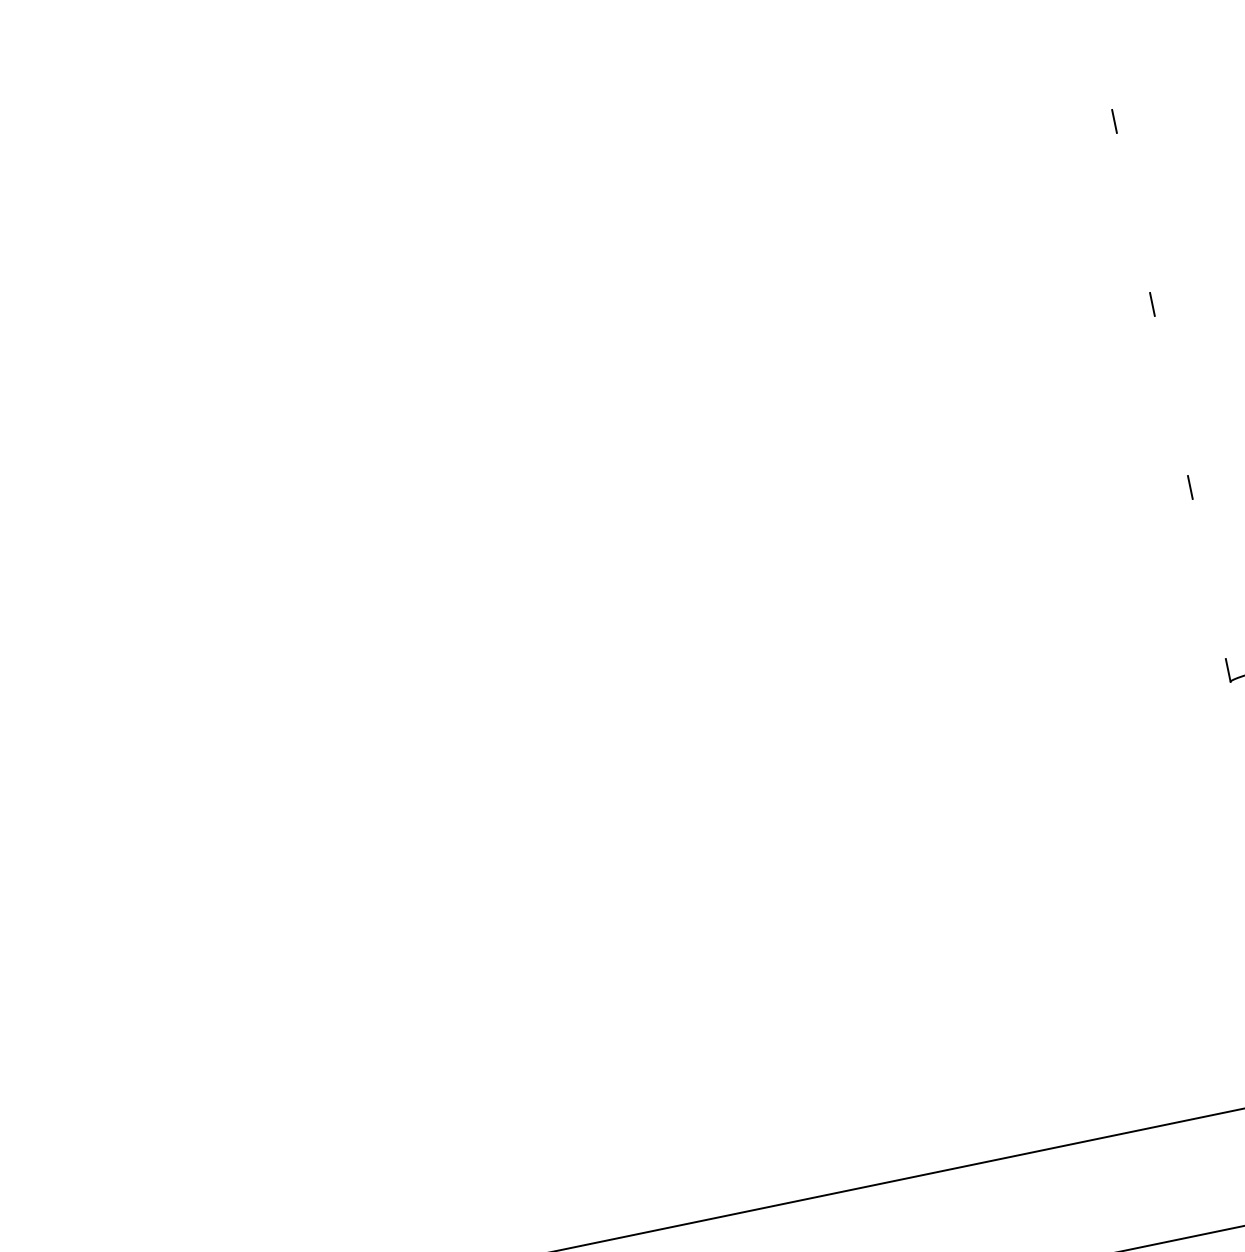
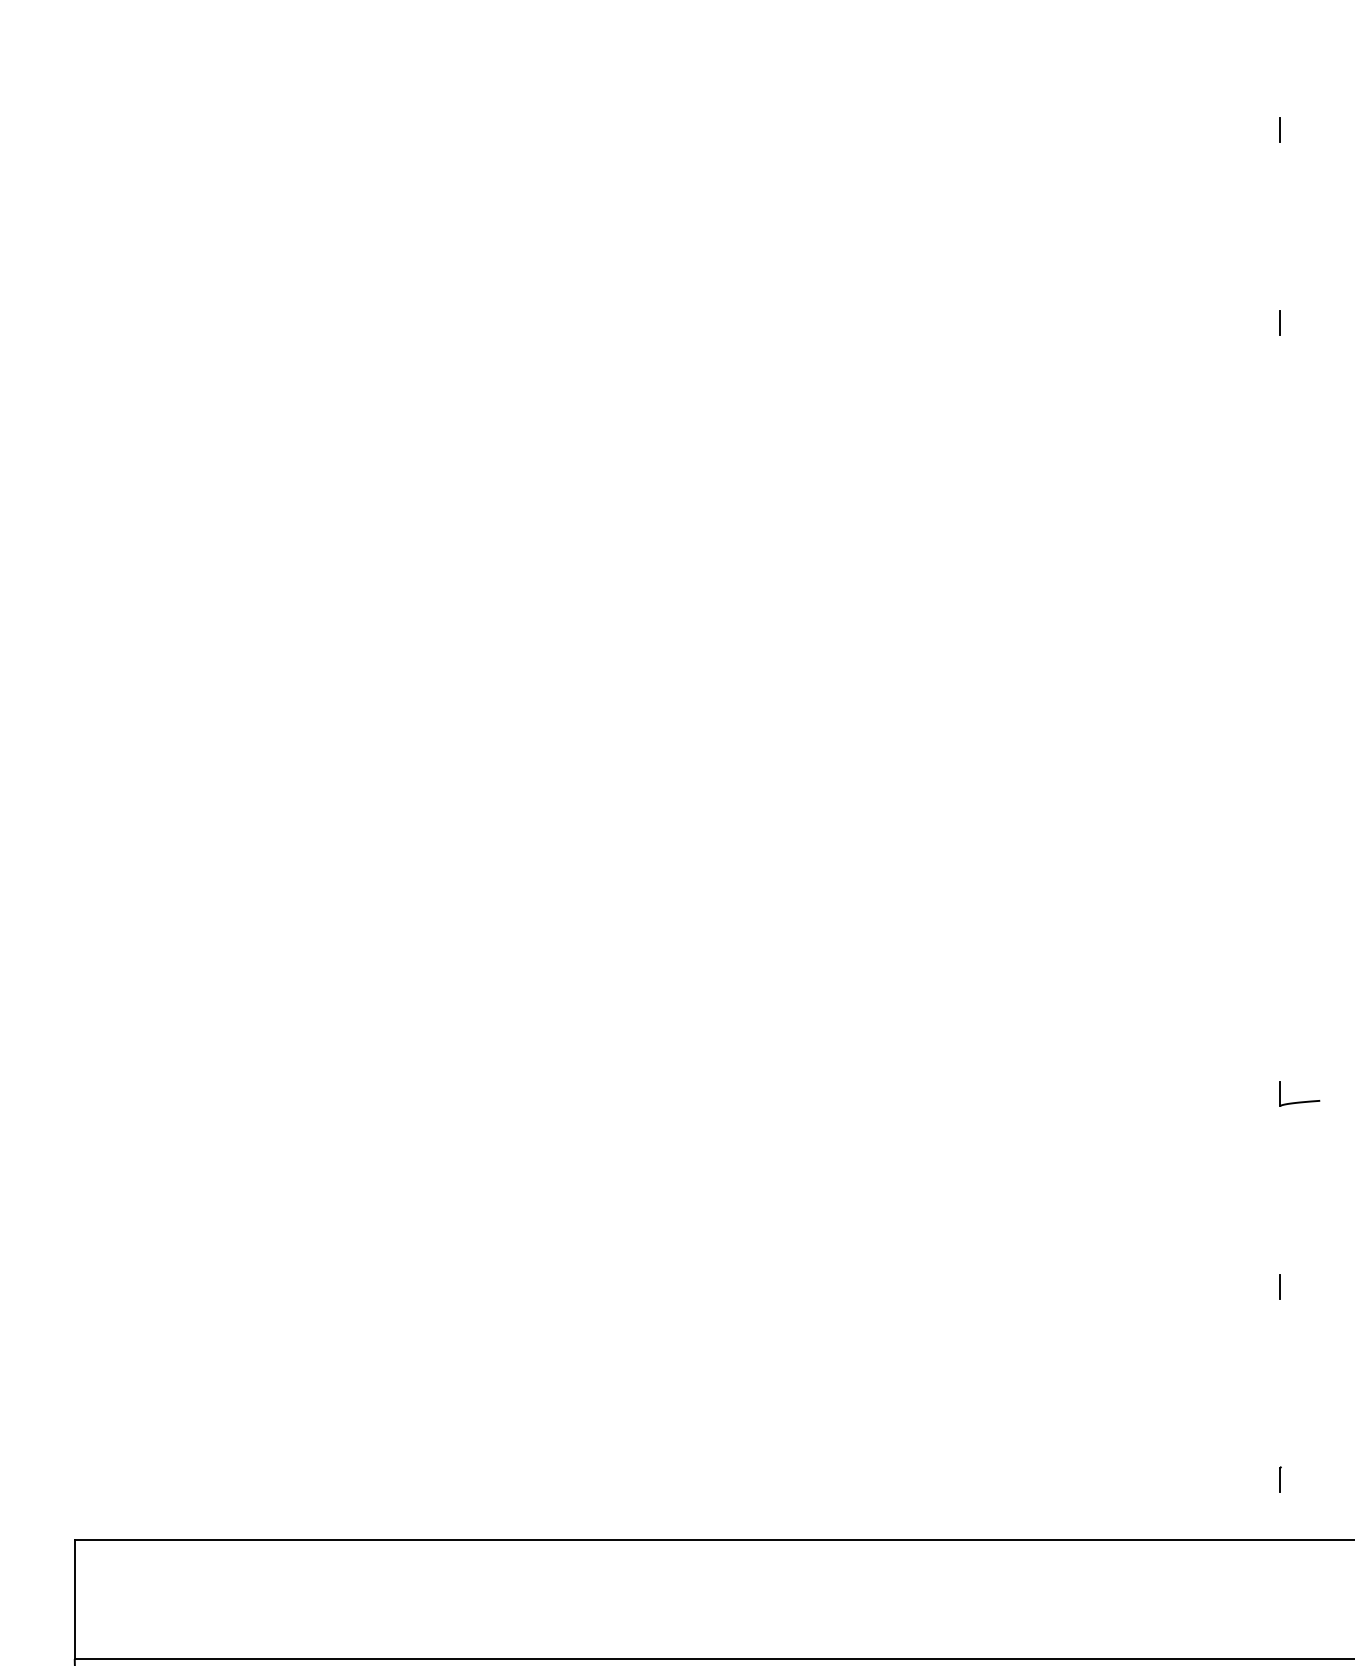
line: (1114, 121) -> (1280, 515), removed
line: (1152, 304) -> (1280, 708), removed
line: (1190, 487) -> (1280, 901), removed

